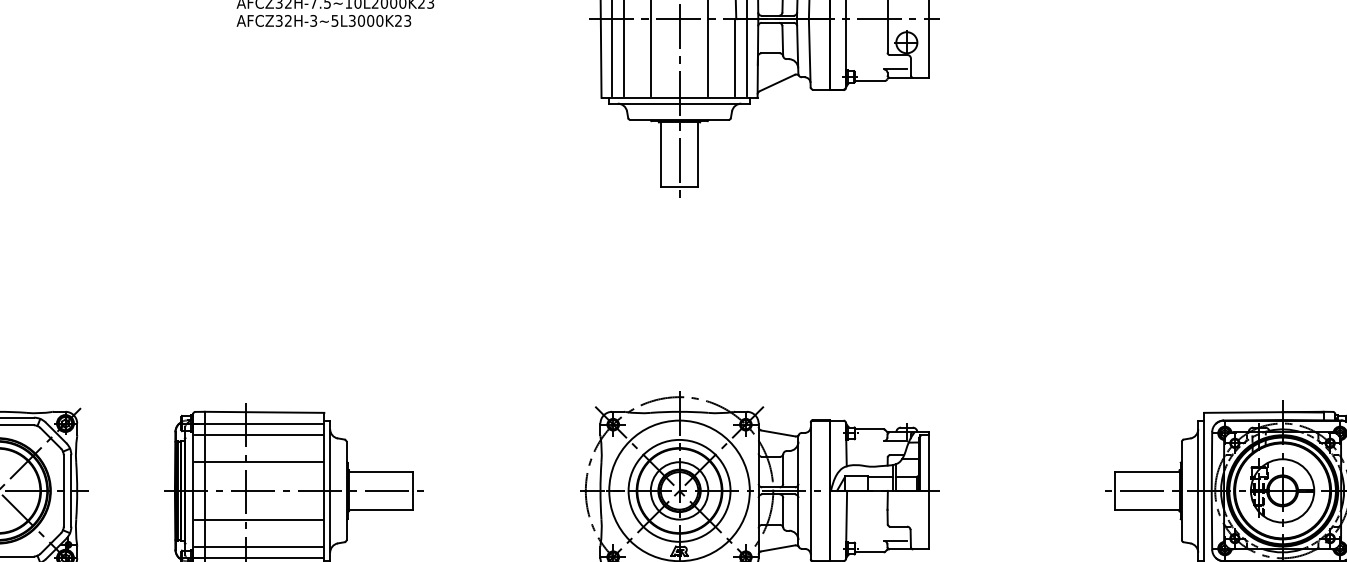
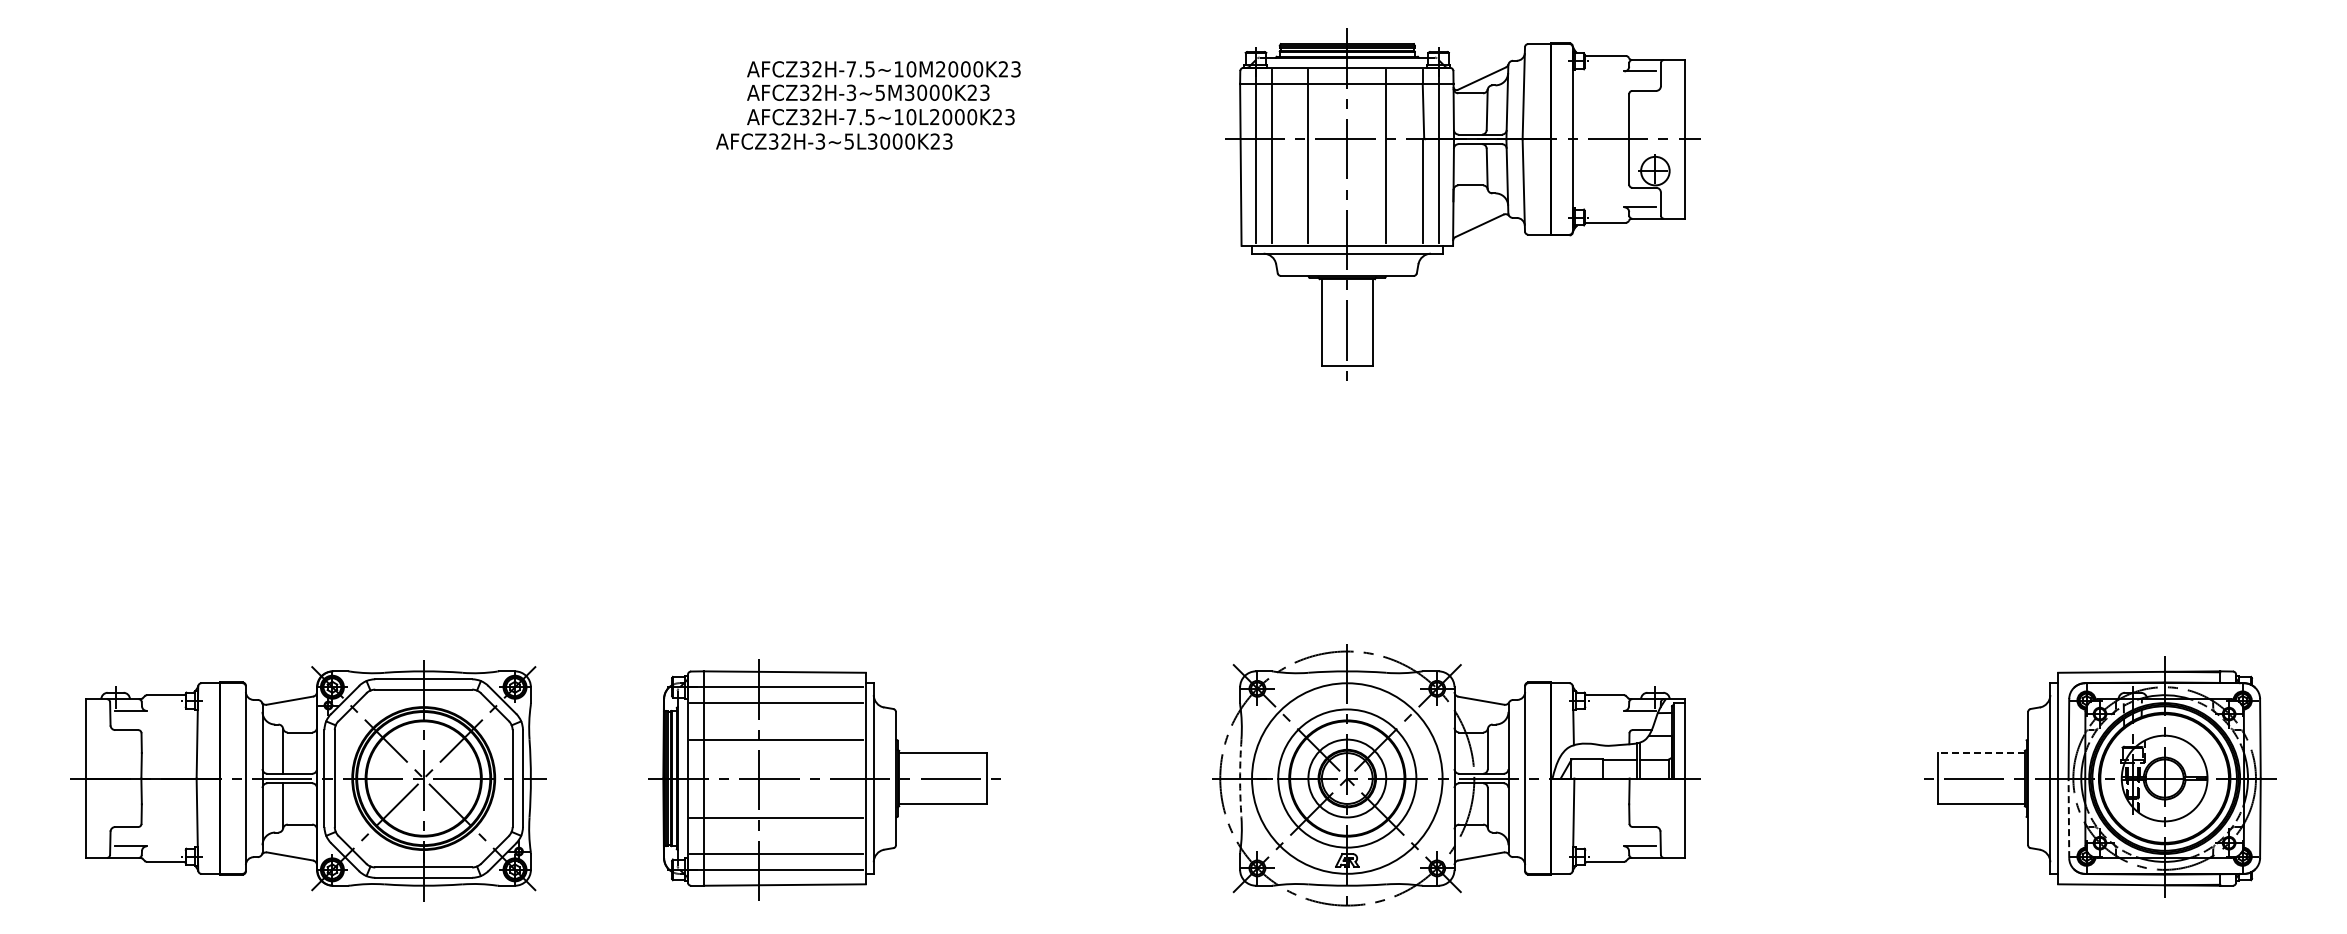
text: (324, 20) -> (834, 141), moved
line: (1147, 472) -> (1981, 753), solid -> dashed
arc: (600, 490) -> (1240, 778), solid -> dashed
line: (1211, 520) -> (2068, 818), solid -> dashed

